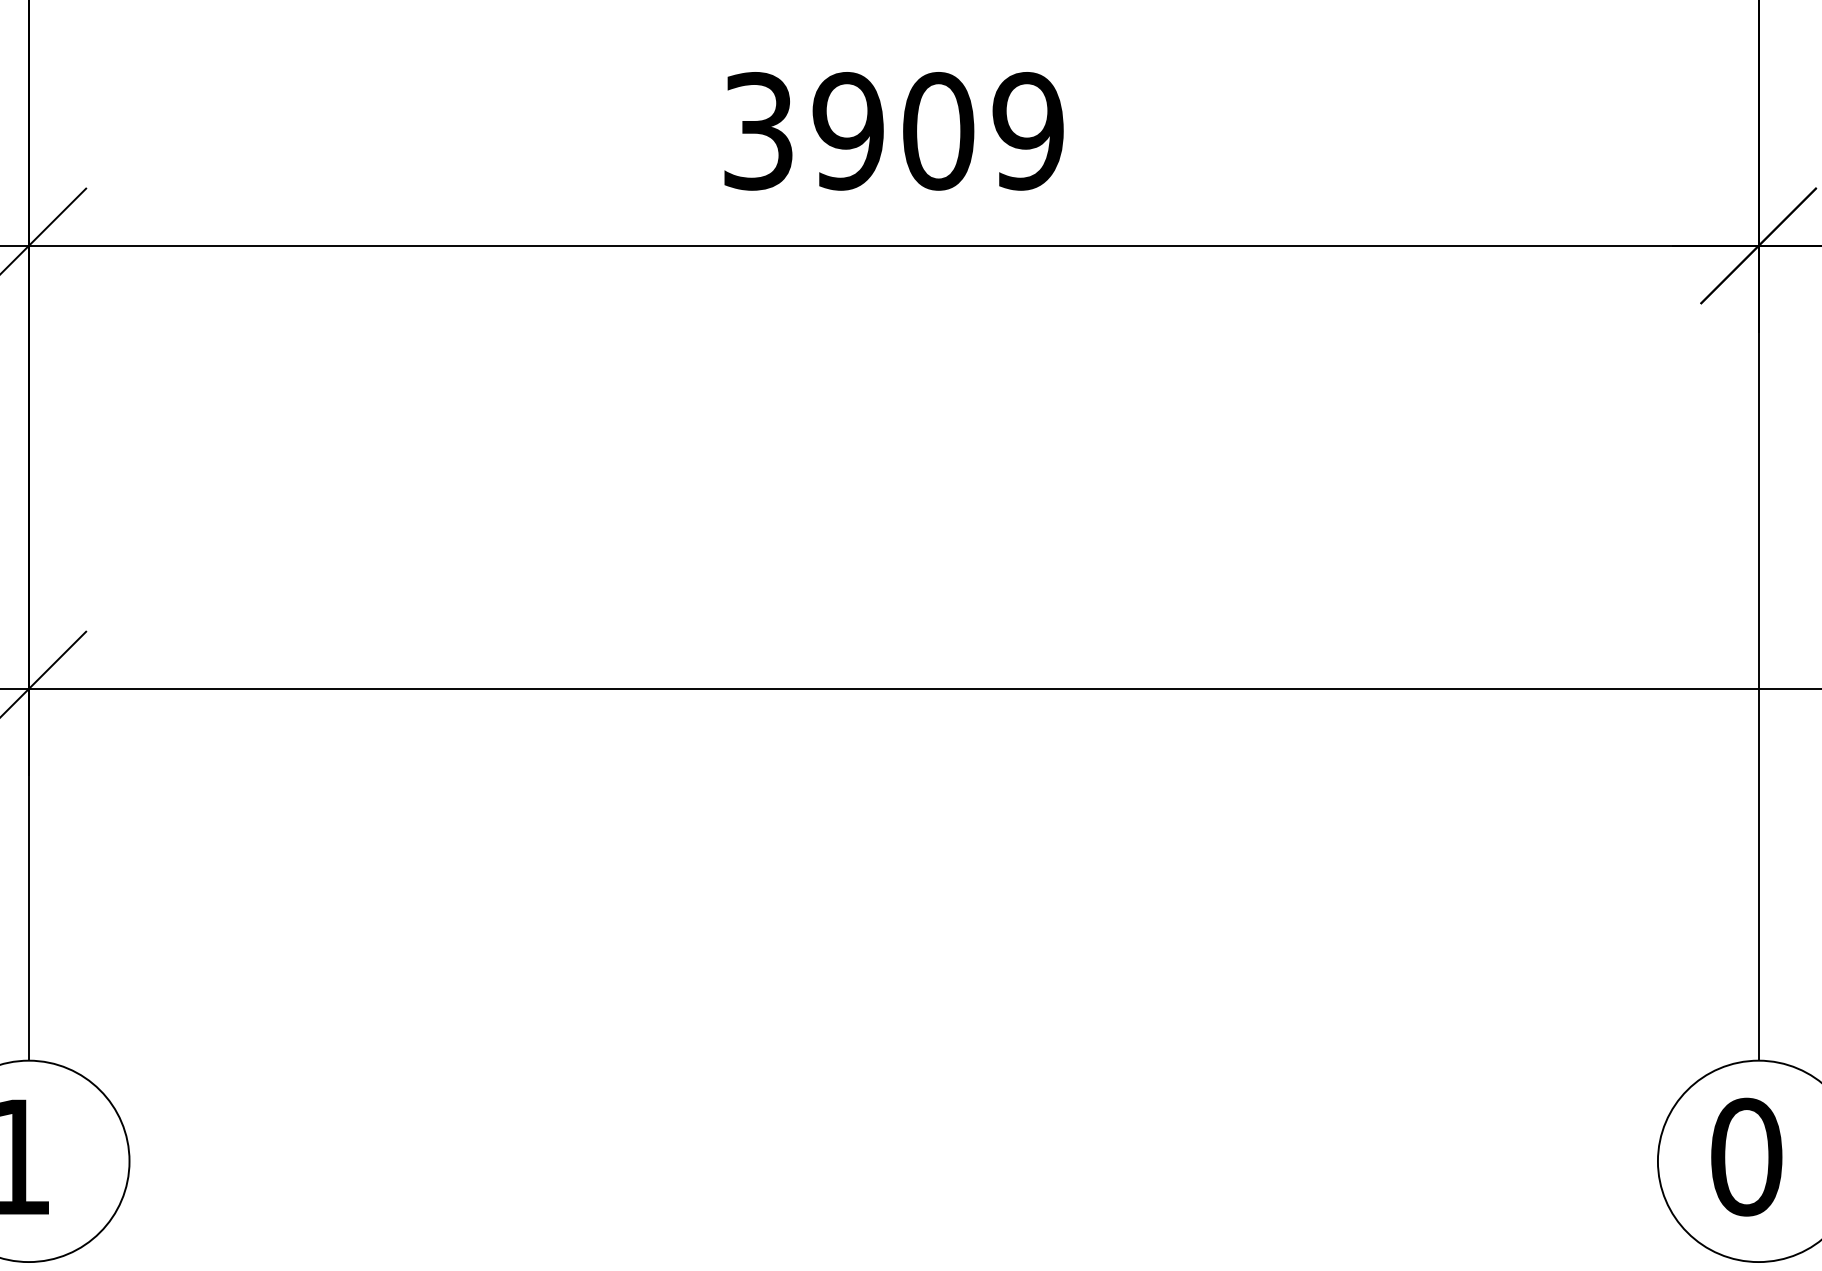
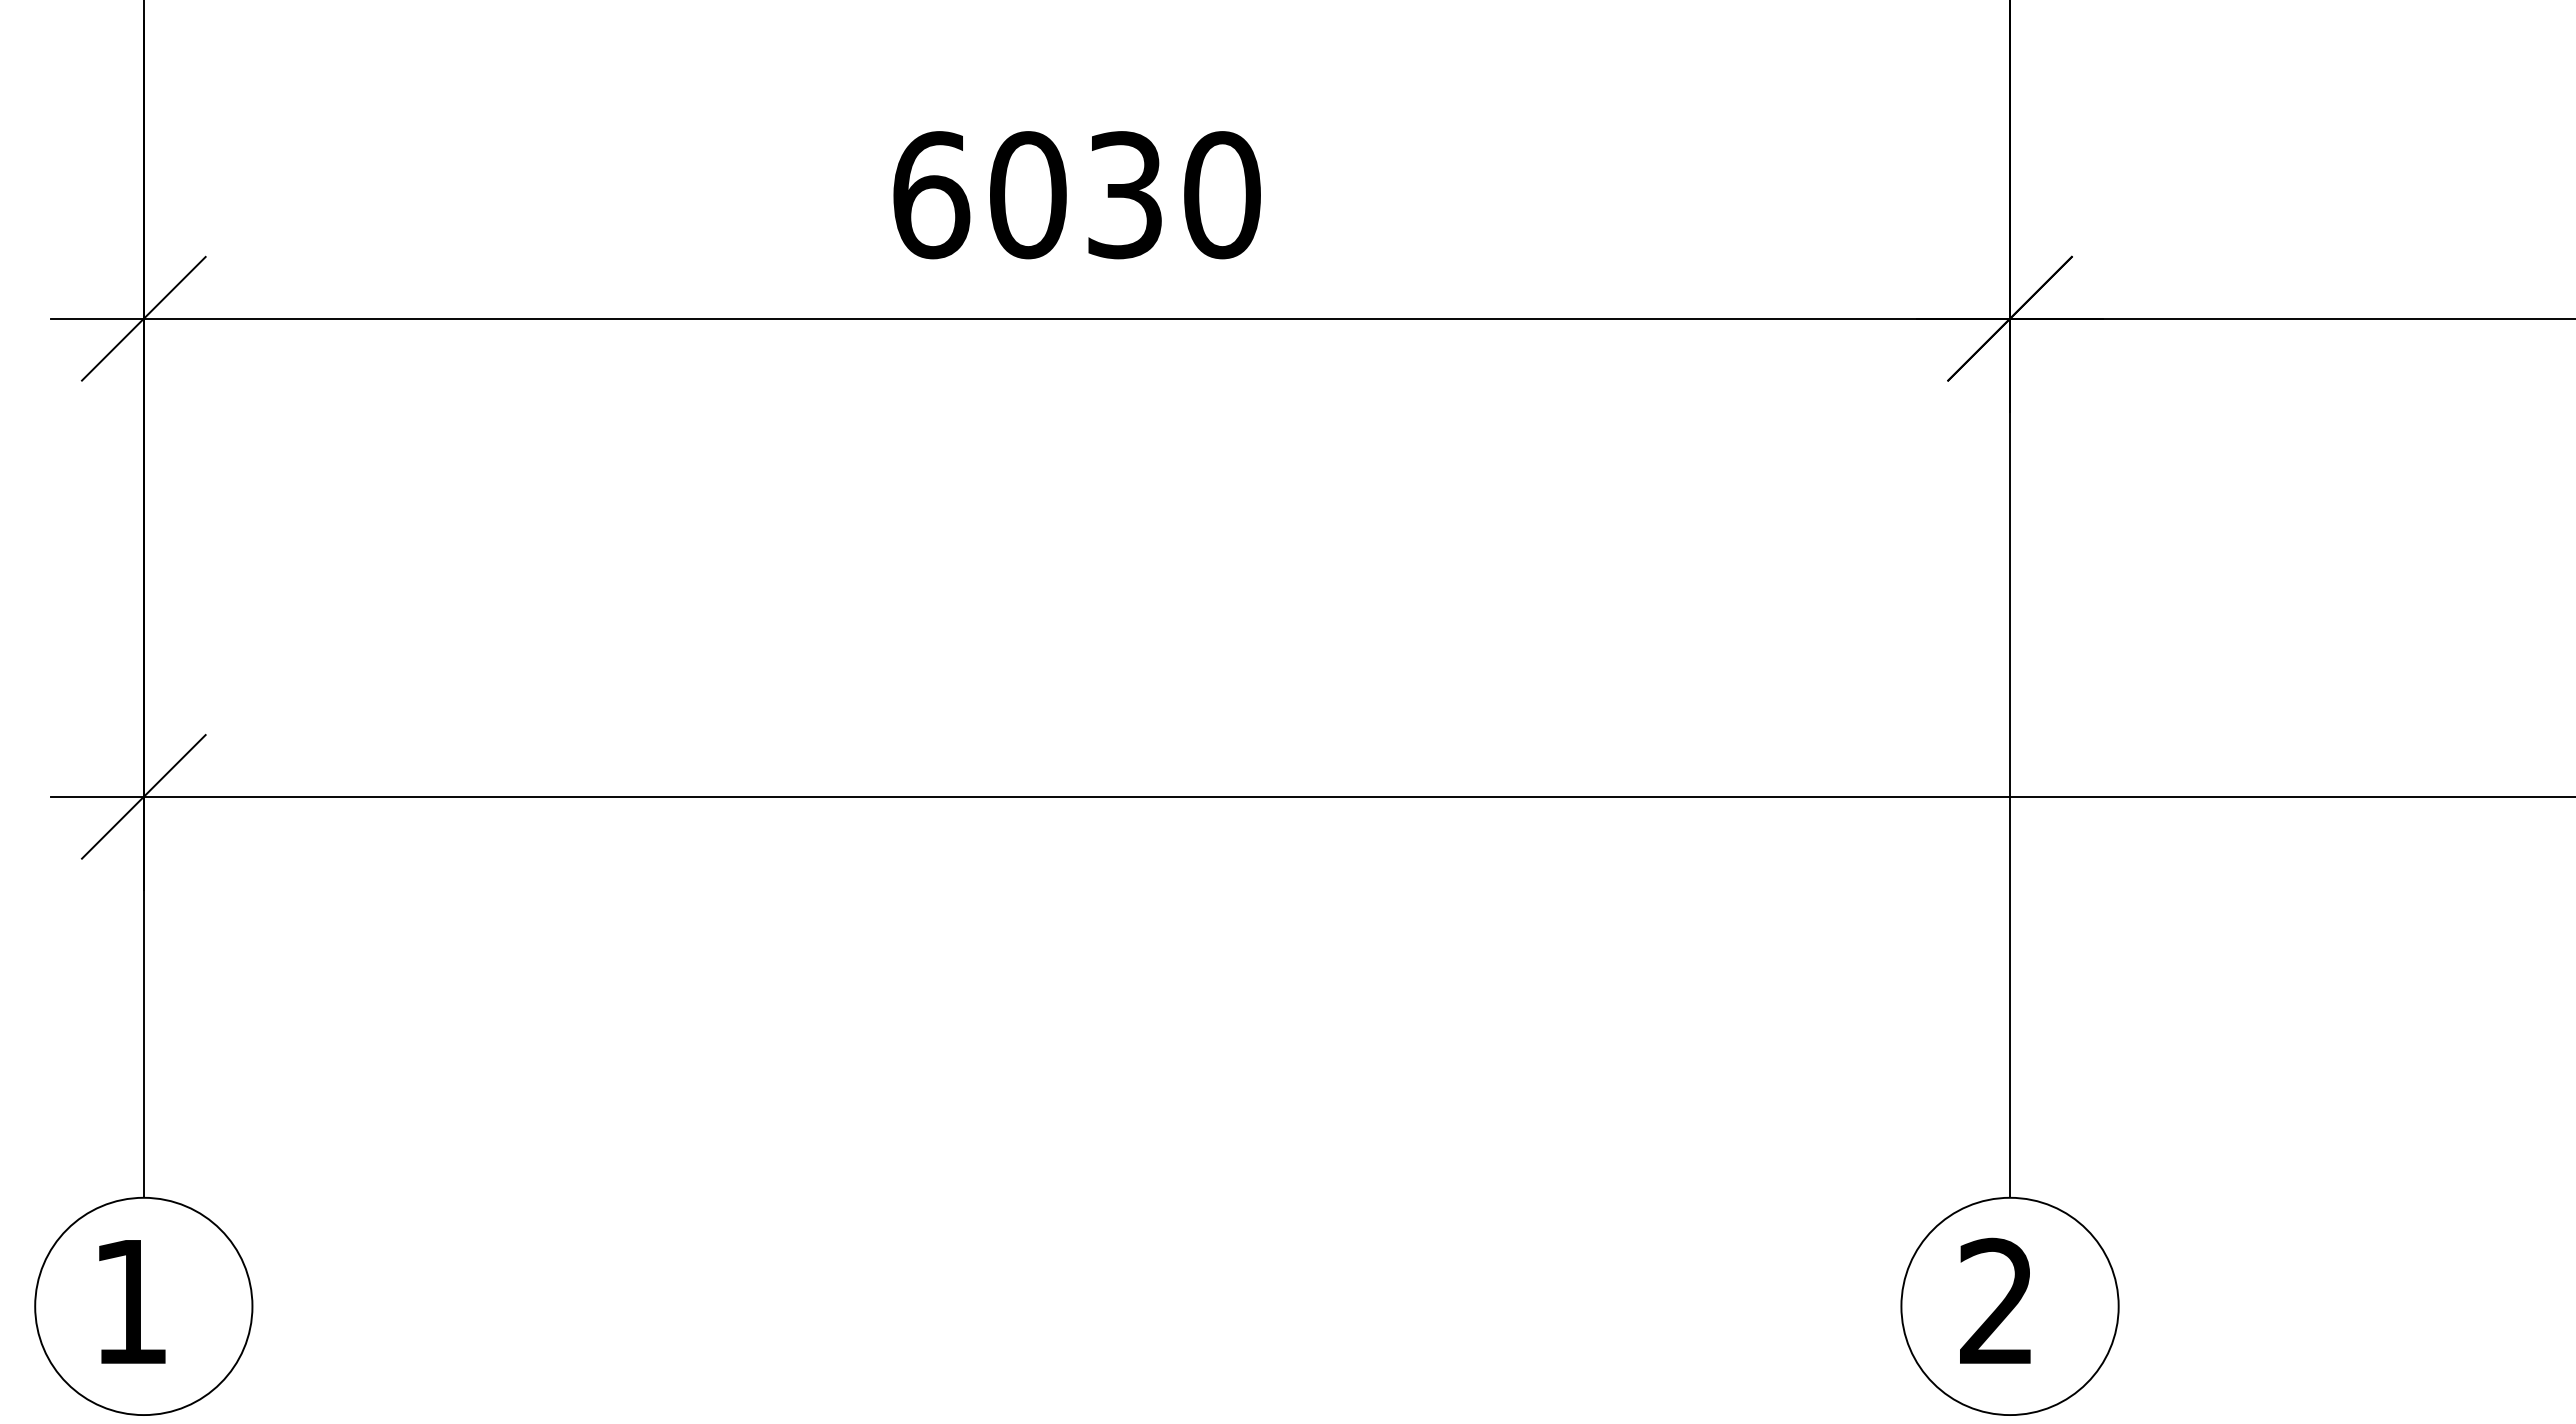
text: (893, 131) -> (1076, 195), 3909 -> 6030
text: (1746, 1156) -> (1997, 1301), 0 -> 2

